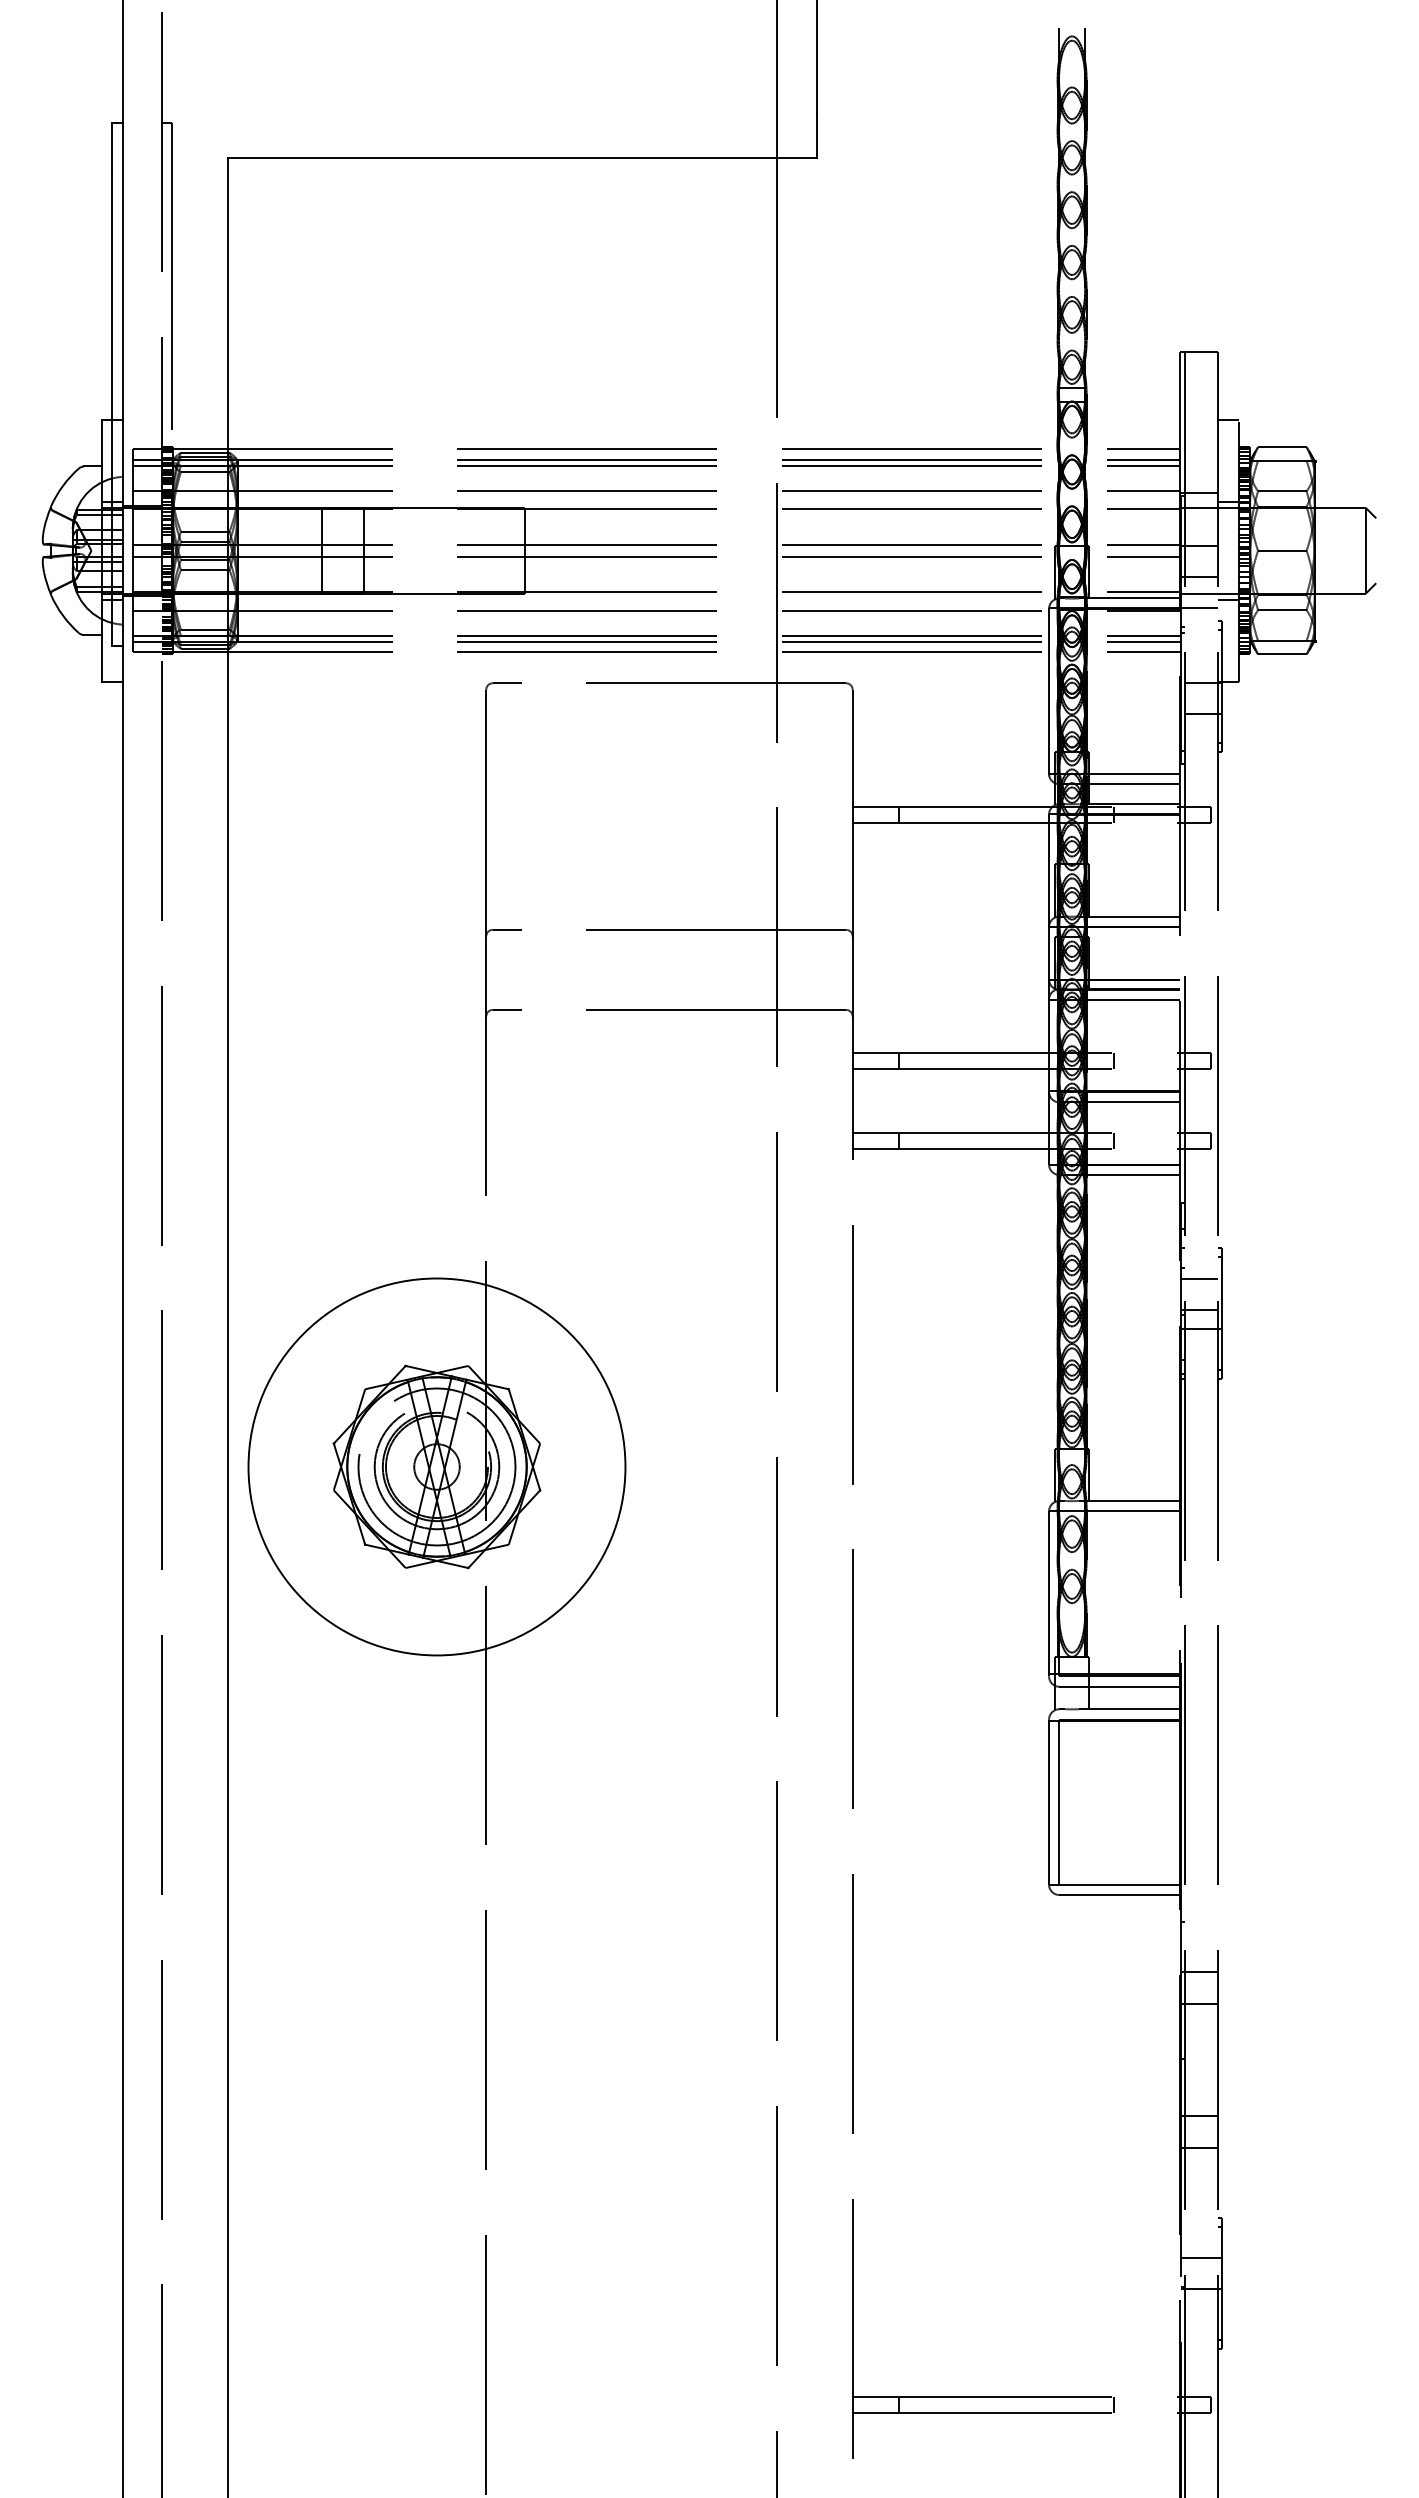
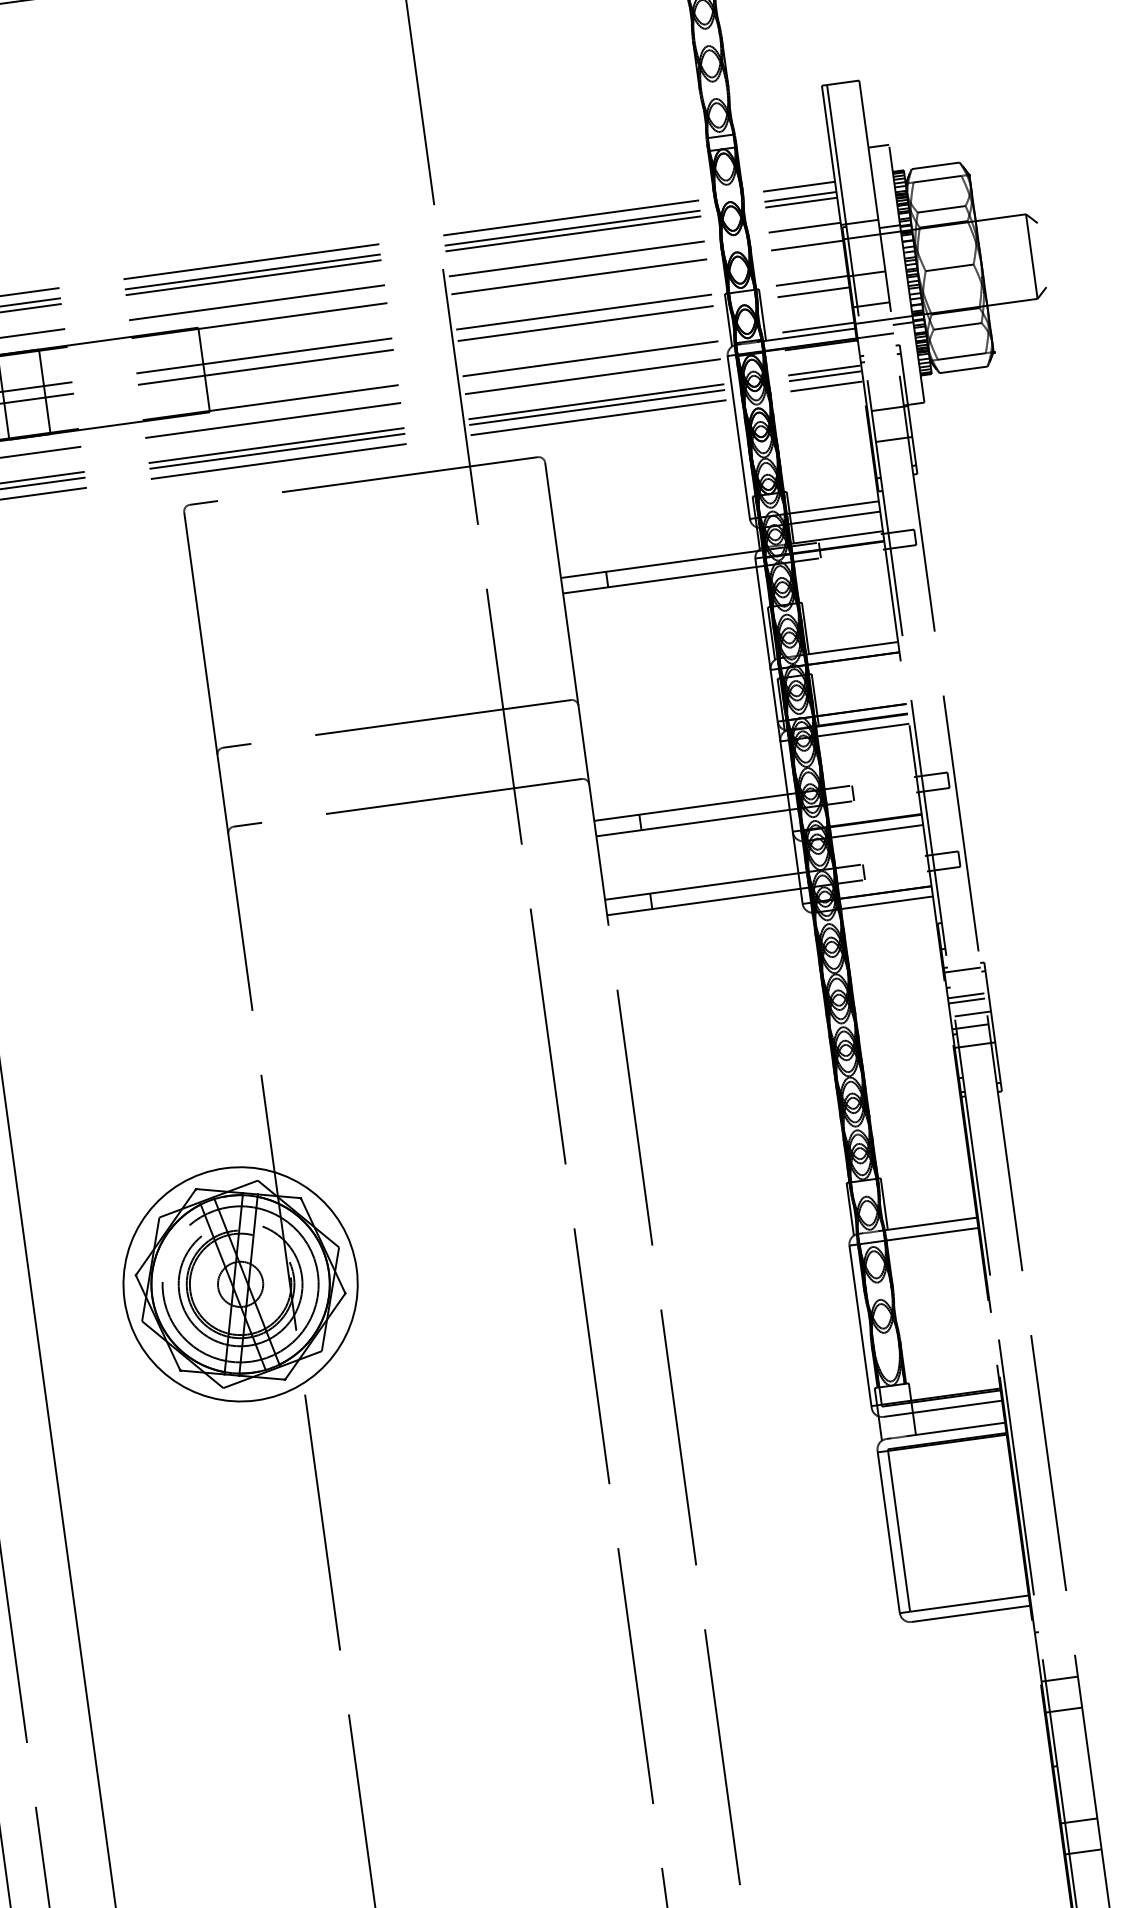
line: (1198, 1252) -> (961, 970), added
line: (1198, 1283) -> (965, 1000), added
line: (1203, 1297) -> (972, 1014), added
circle: (436, 1466) -> (240, 1283), size x0.62

